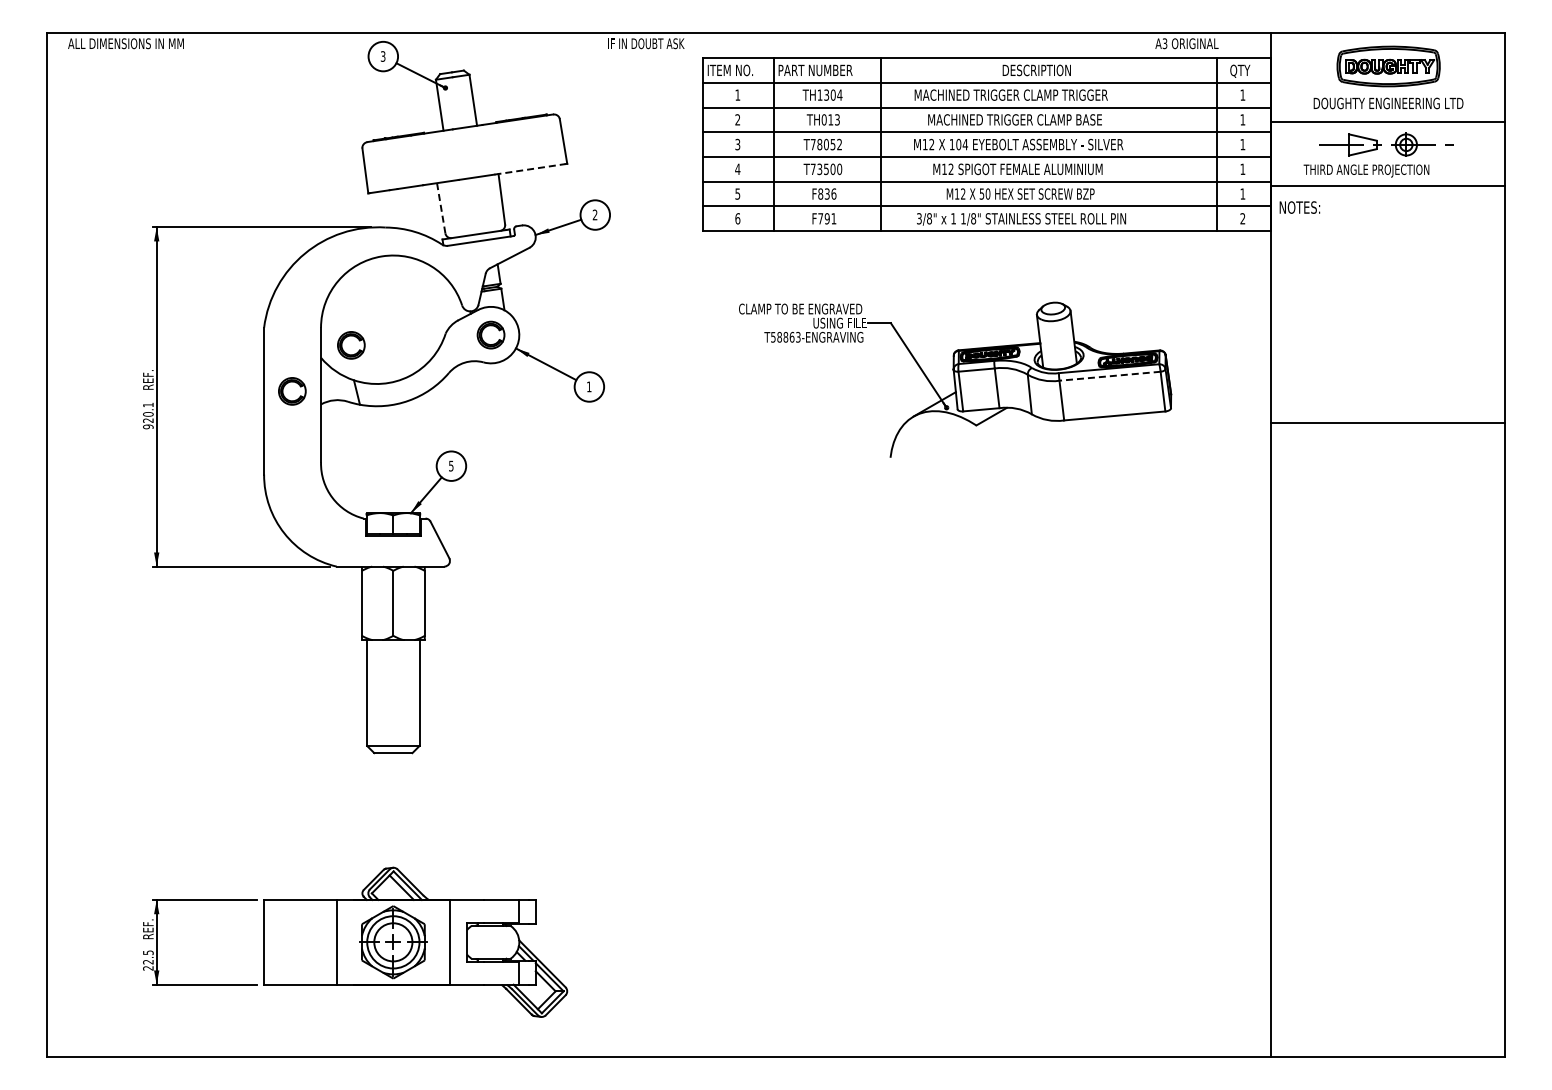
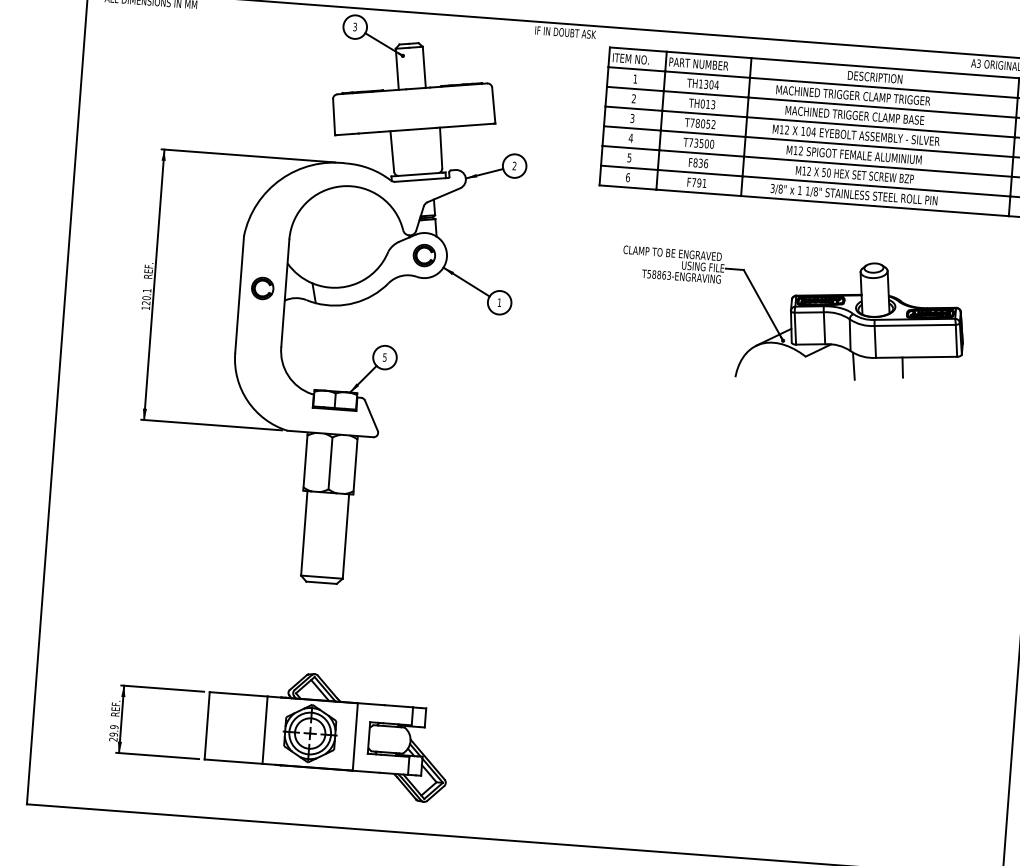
line: (530, 169) -> (465, 125), dashed -> solid
line: (441, 208) -> (392, 151), dashed -> solid
part: (351, 345) -> (312, 255), removed
line: (1110, 376) -> (915, 325), dashed -> solid
text: (148, 426) -> (145, 307), 920.1 -> 120.1
line: (1098, 429) -> (902, 367), added
line: (1037, 432) -> (854, 365), added
text: (148, 957) -> (114, 730), 22.5 -> 29.9

